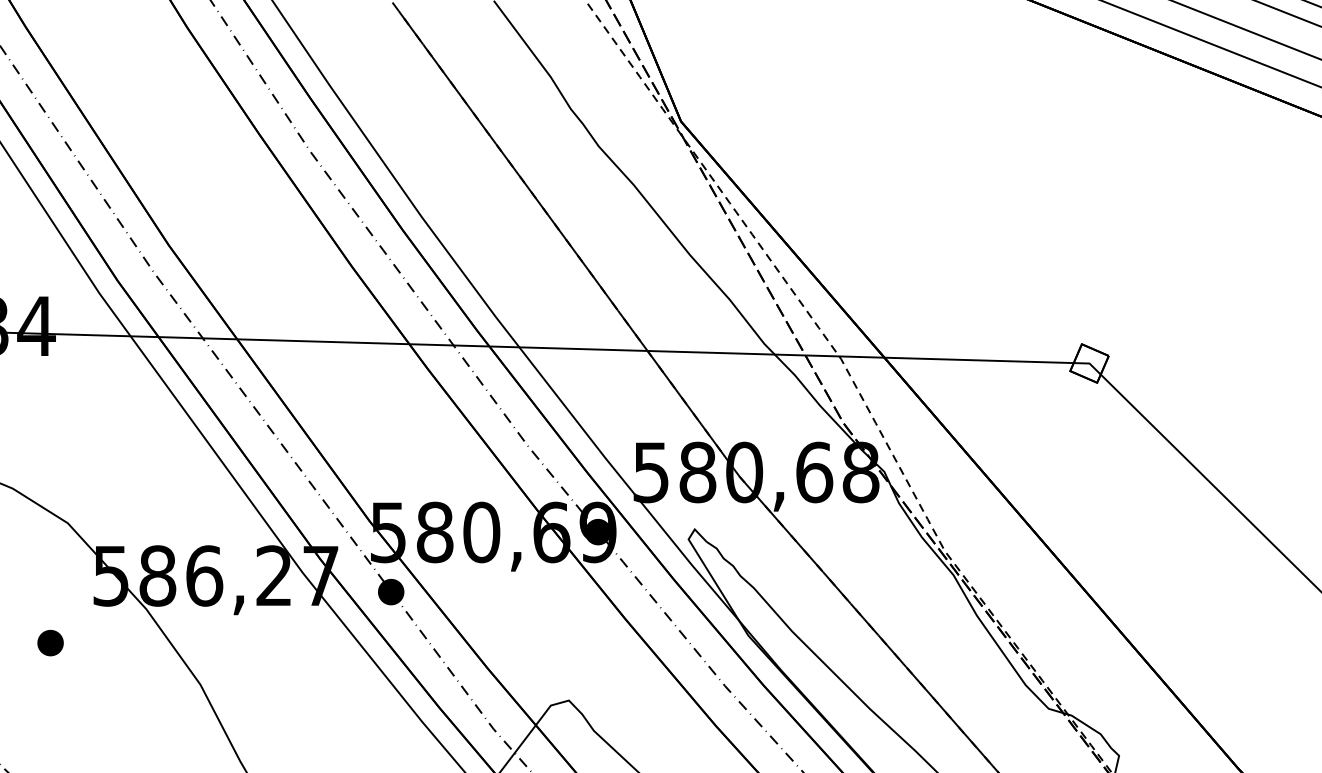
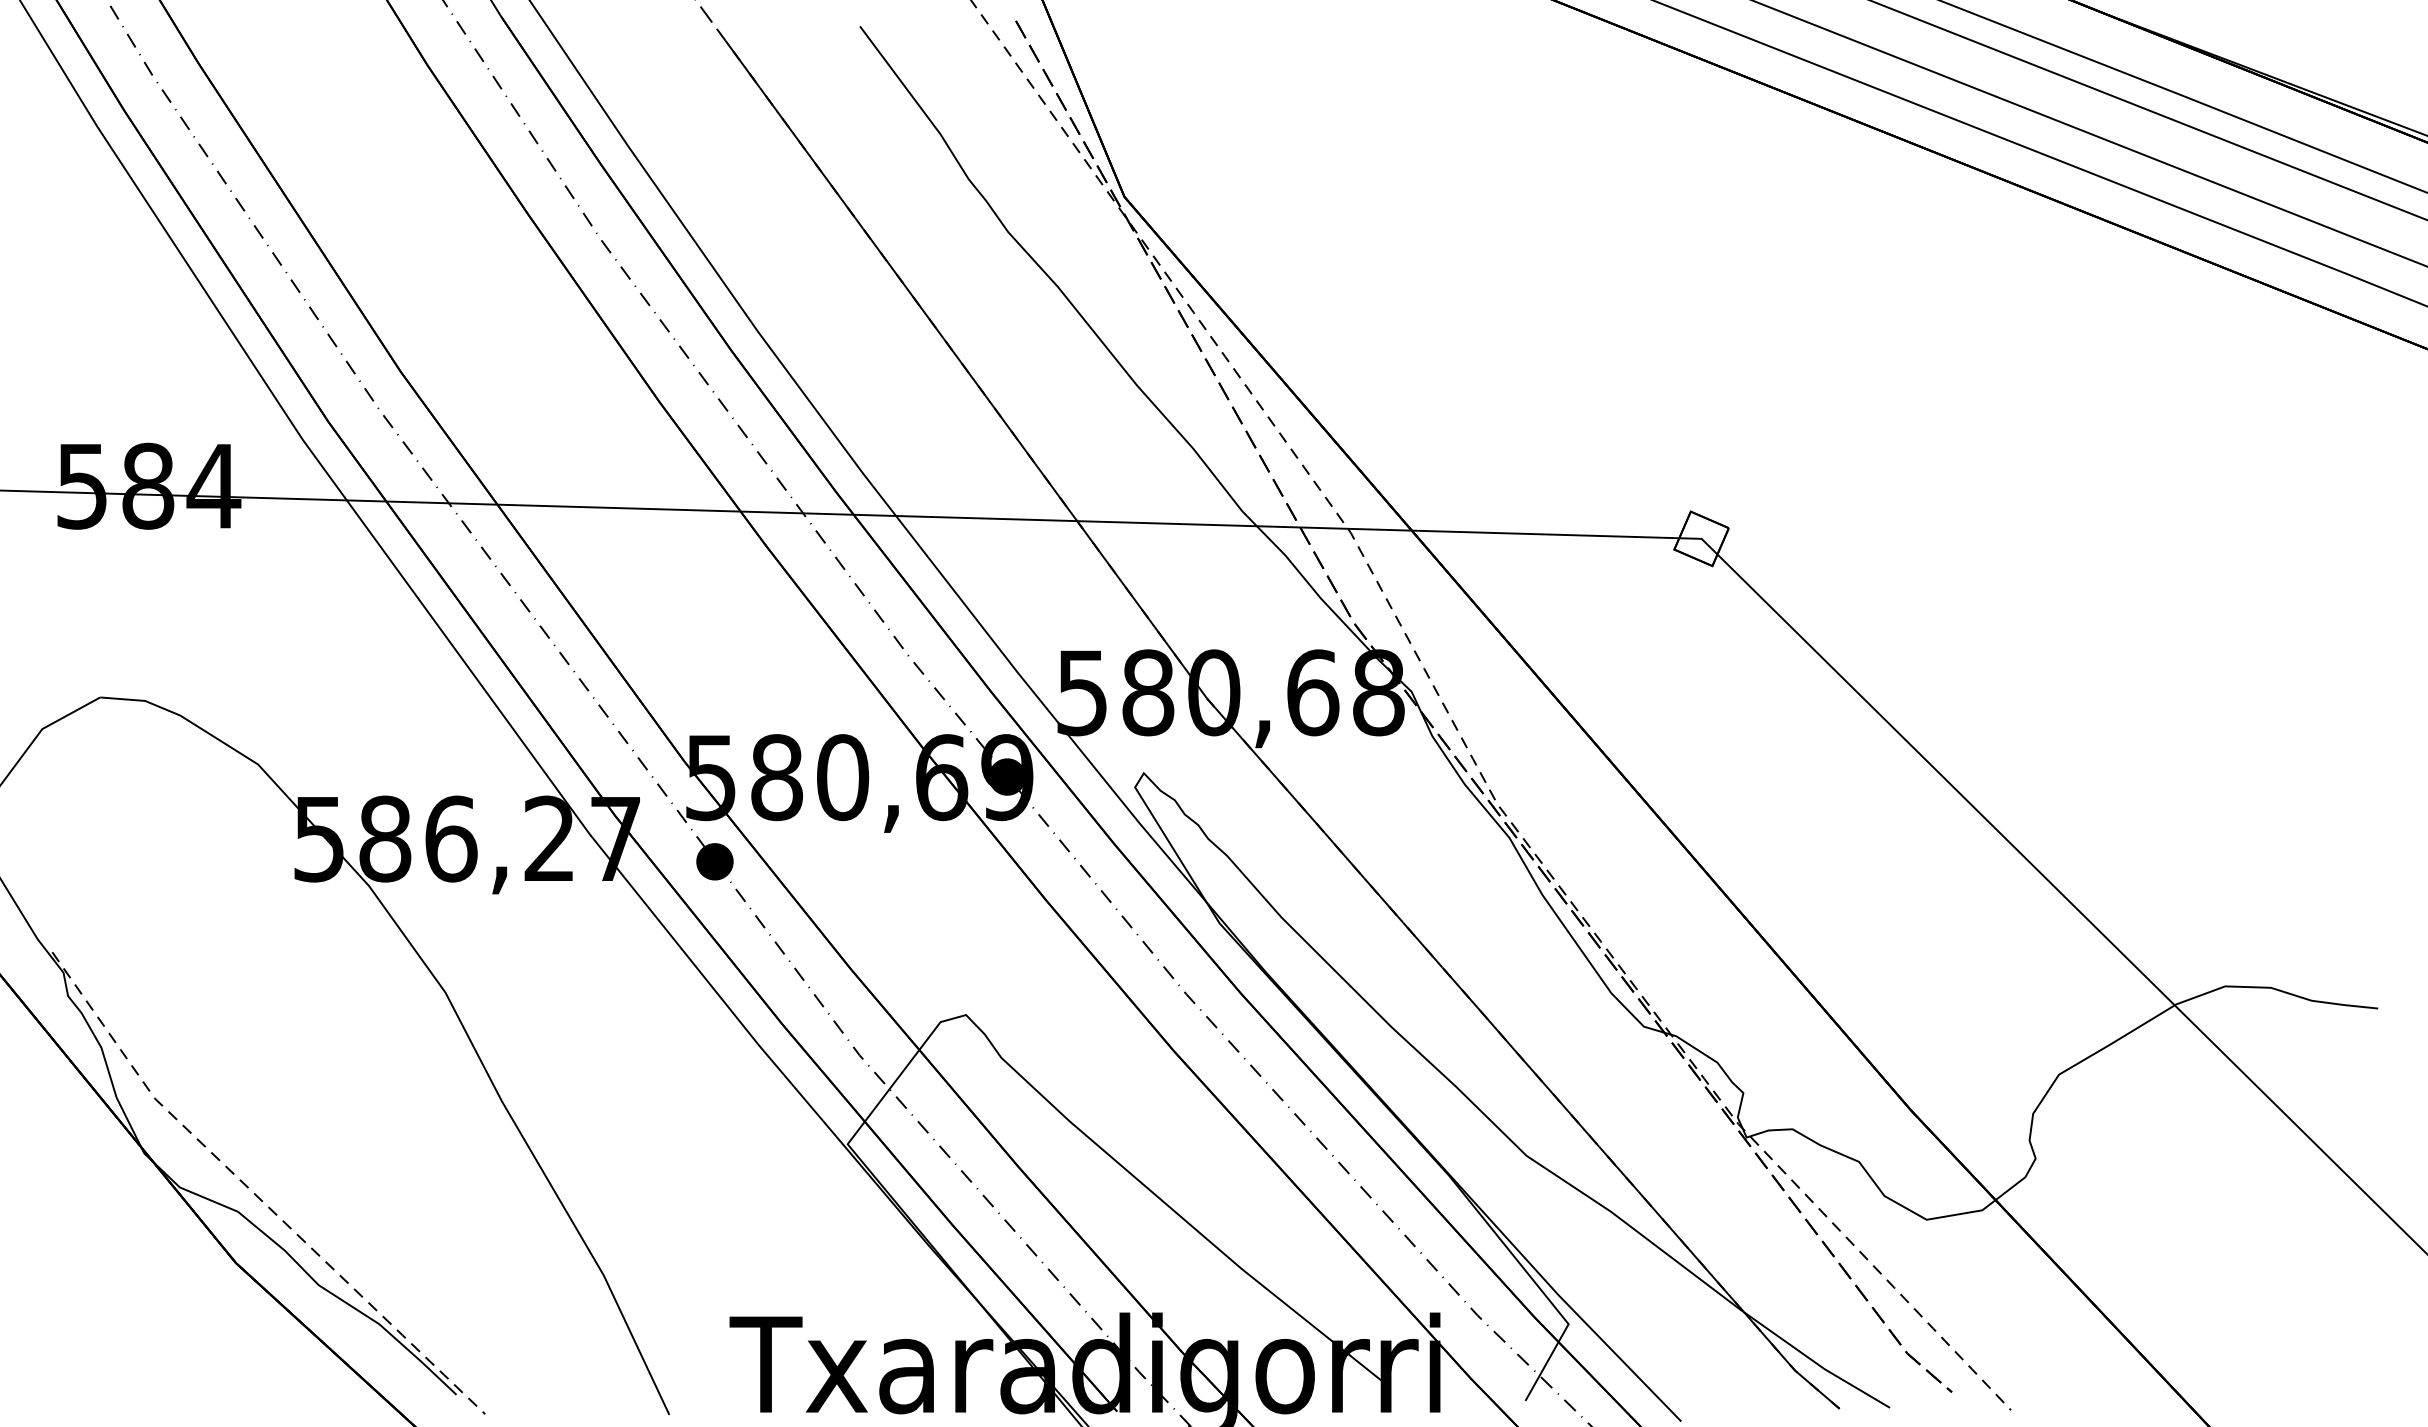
part: (50, 642) -> (233, 933), removed

